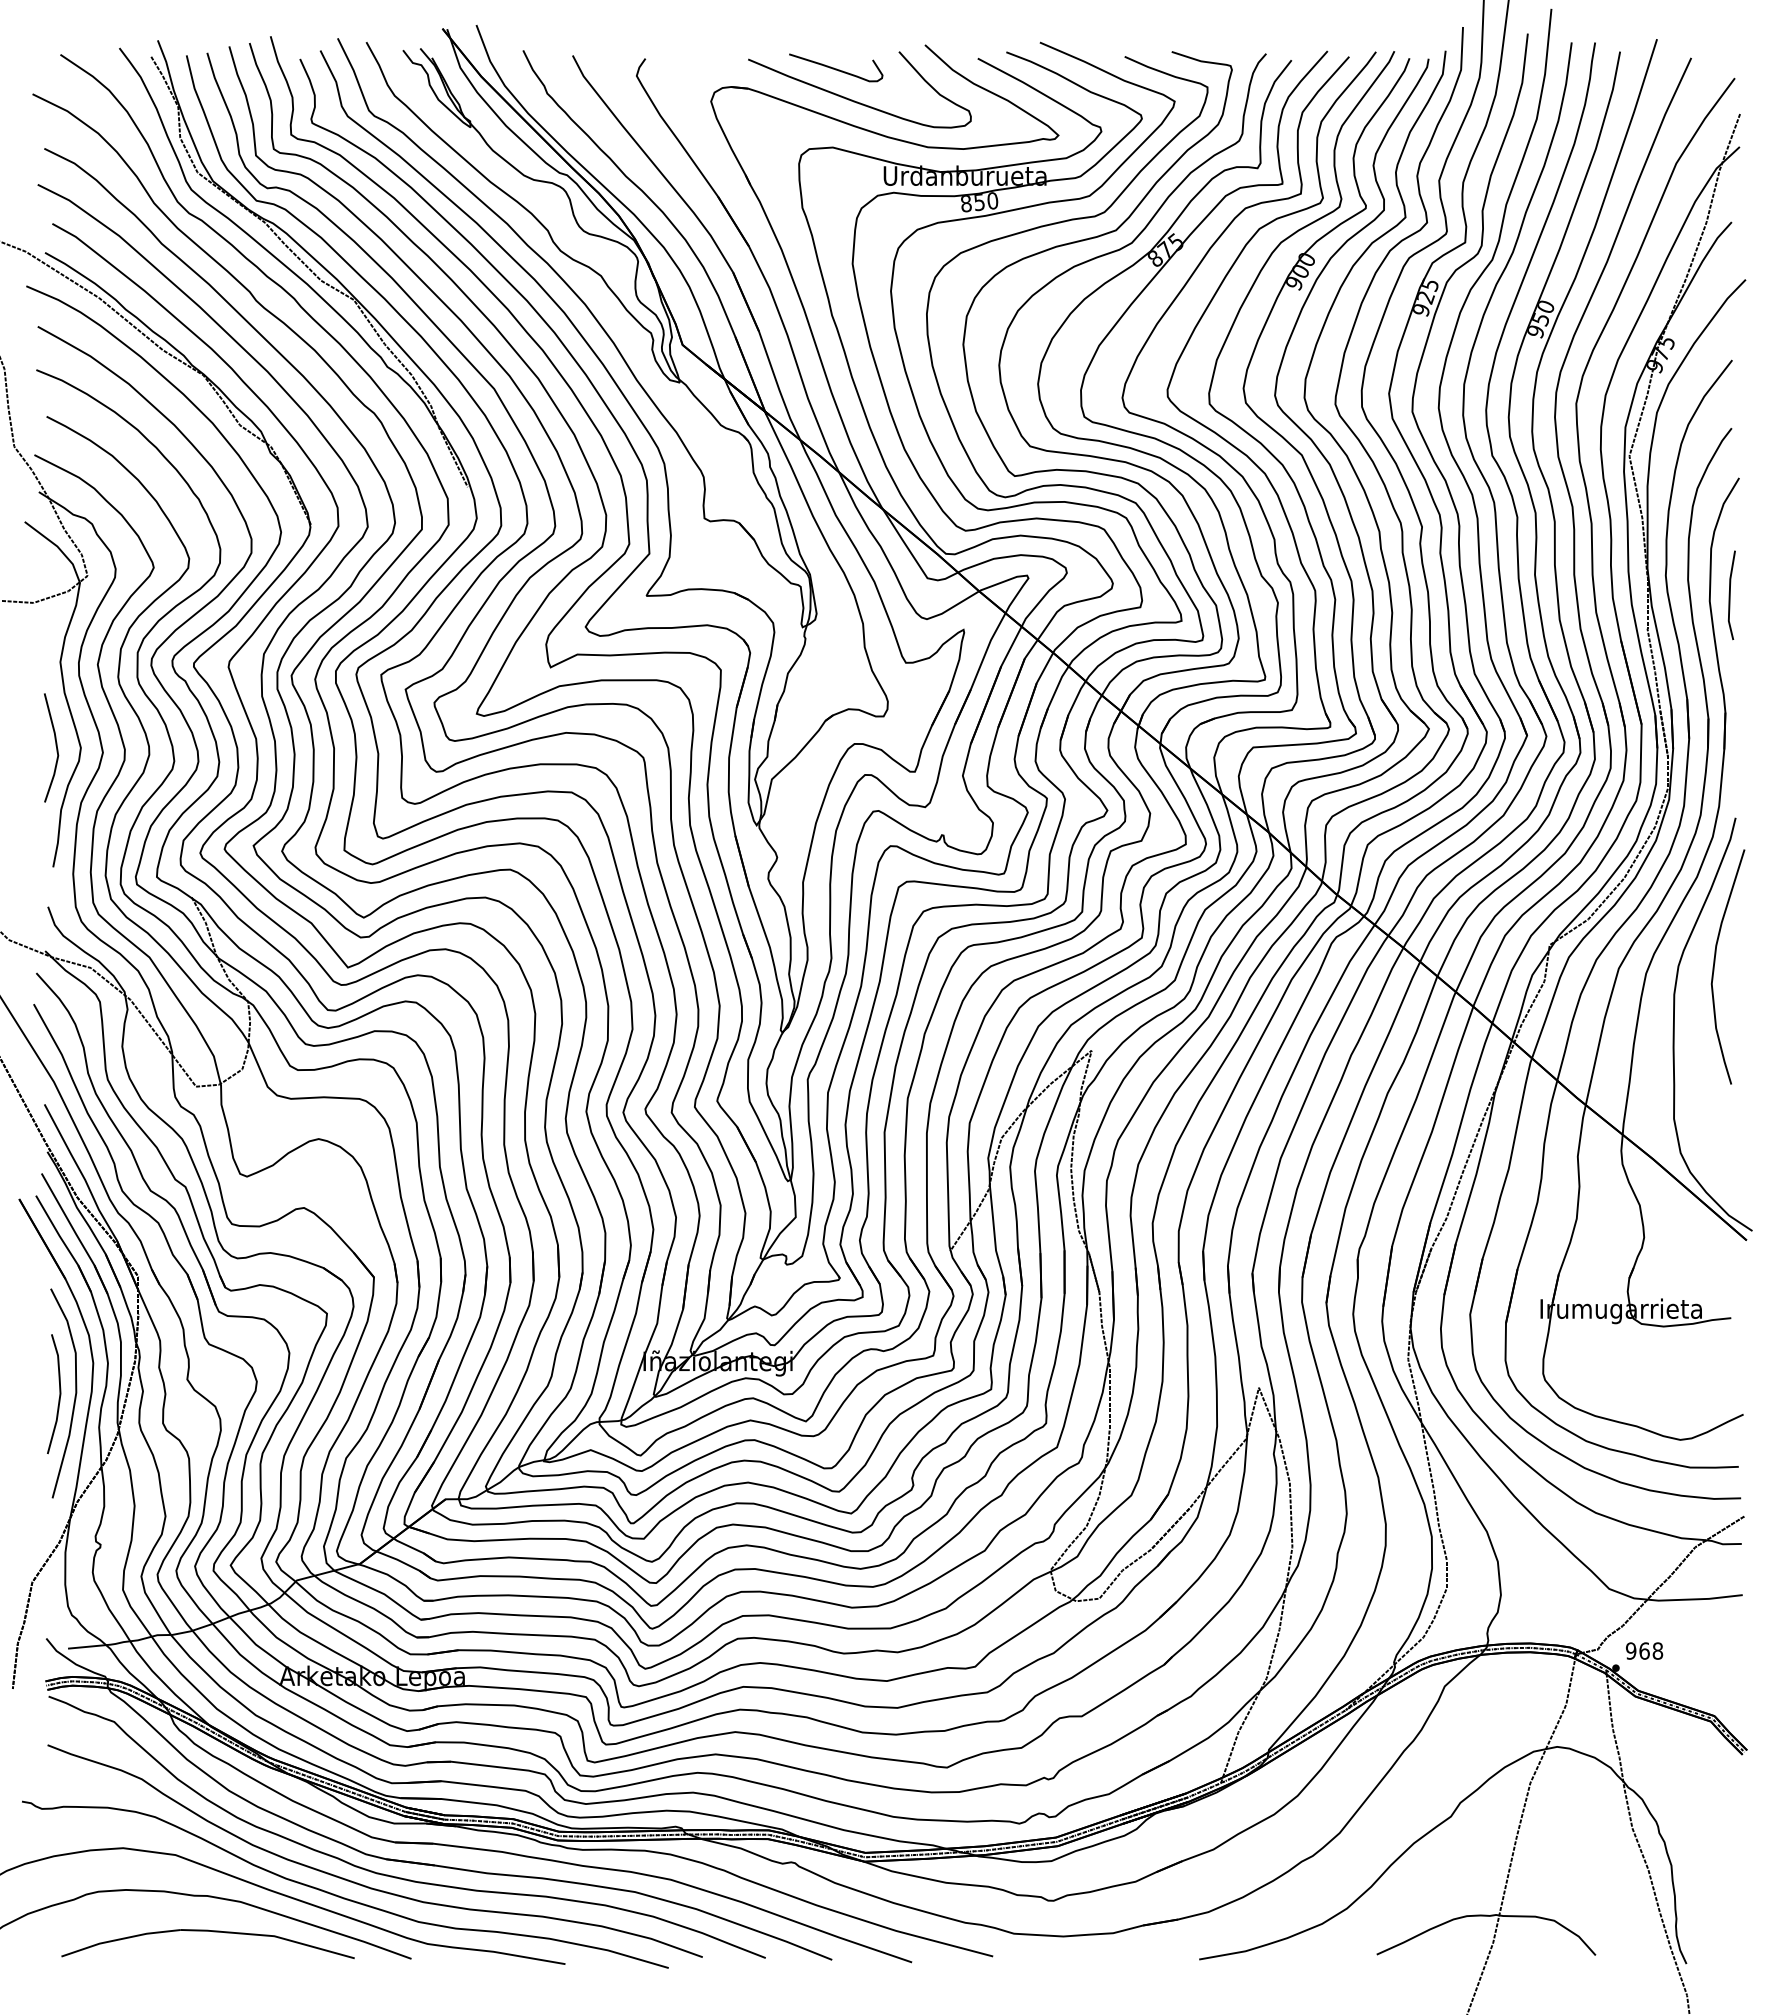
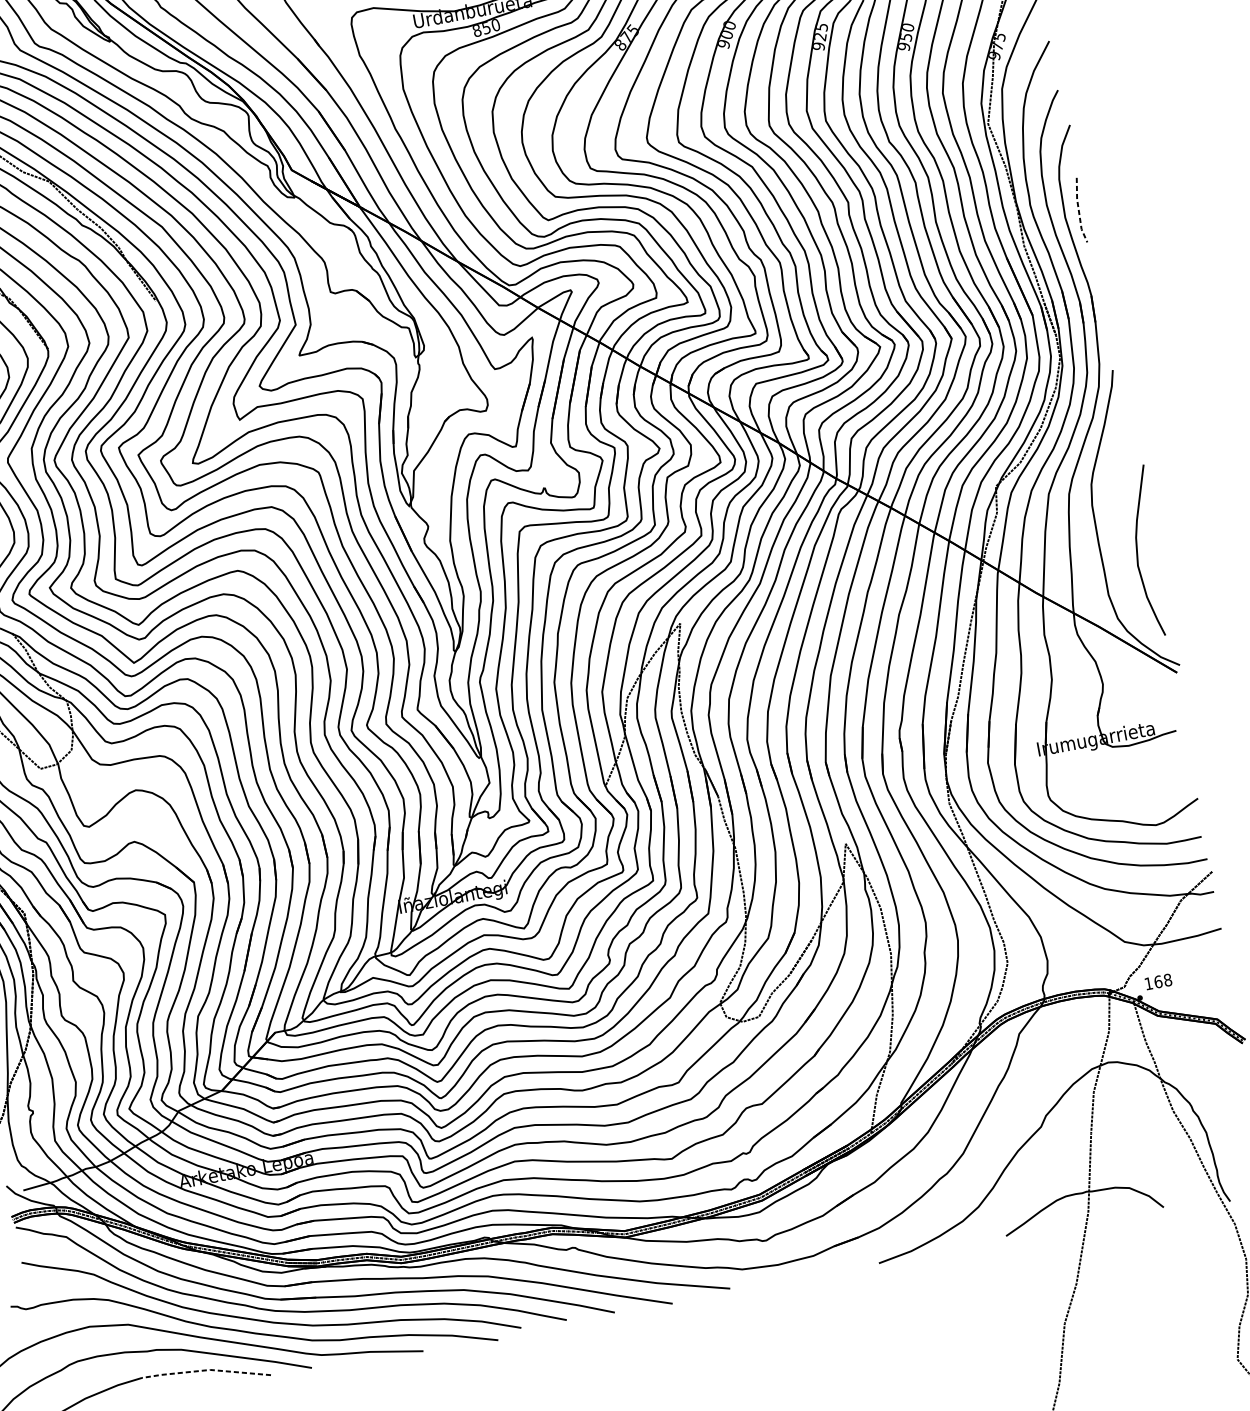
line: (1729, 596) -> (1078, 211), solid -> dashed
curve: (1715, 963) -> (1137, 550), moved
text: (1631, 1650) -> (1148, 983), 968 -> 168
line: (268, 1935) -> (205, 1370), solid -> dashed

